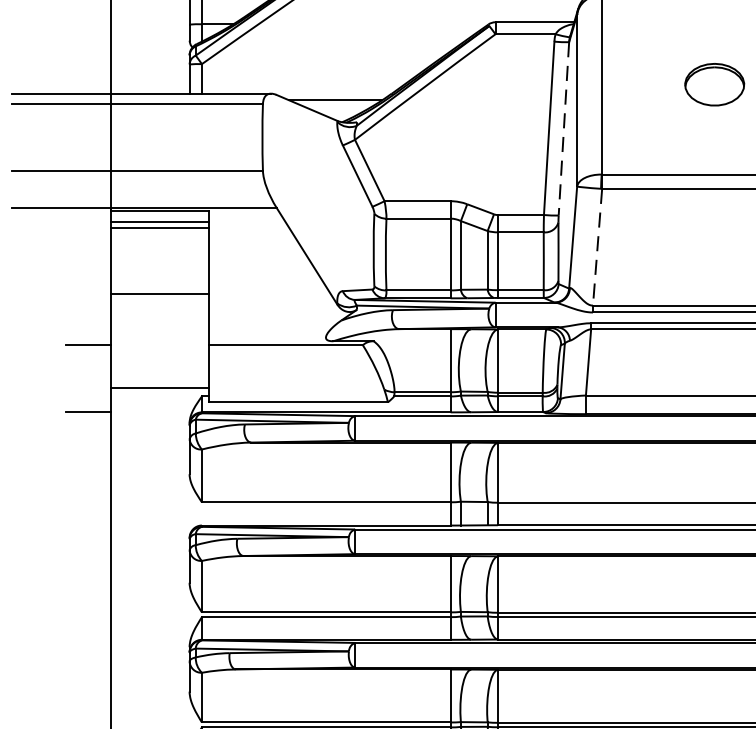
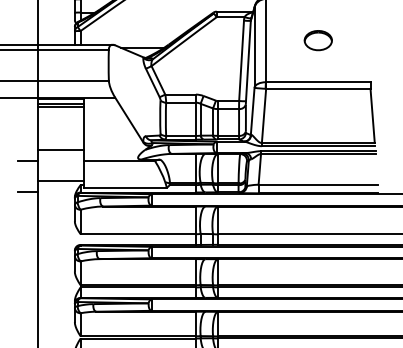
line: (564, 129) -> (248, 61), dashed -> solid
line: (596, 248) -> (263, 116), dashed -> solid
line: (160, 293) -> (61, 149), moved

